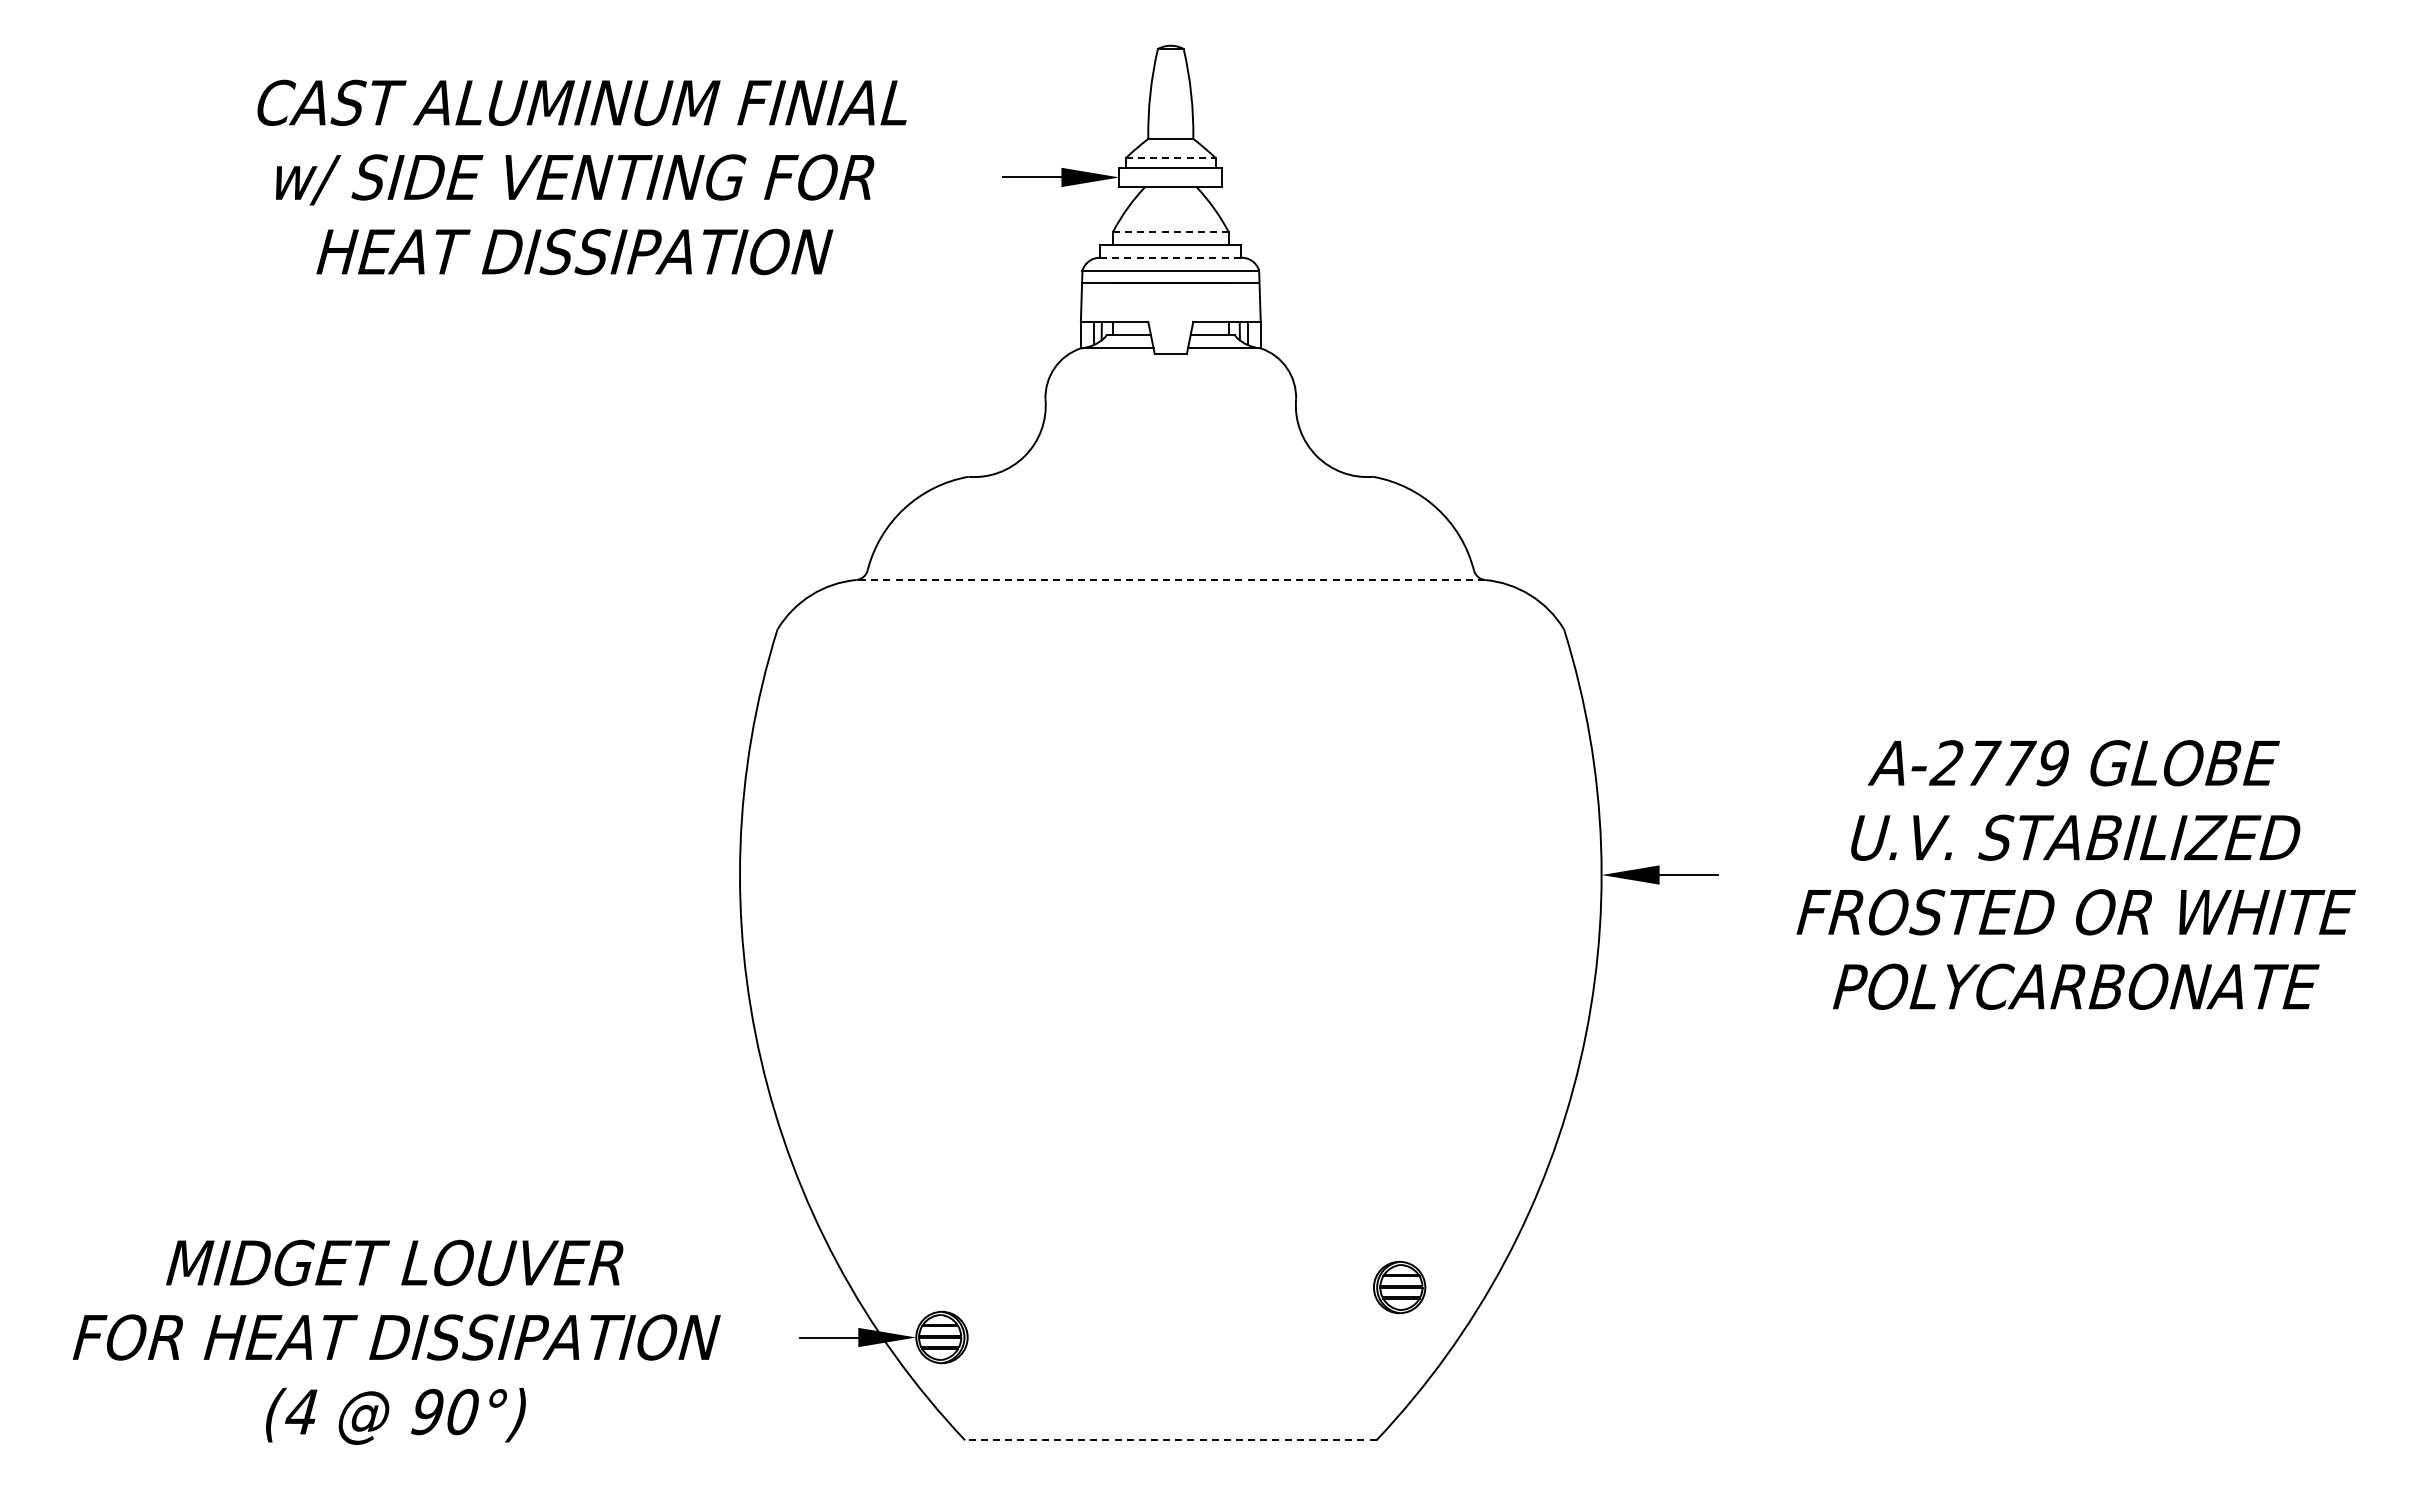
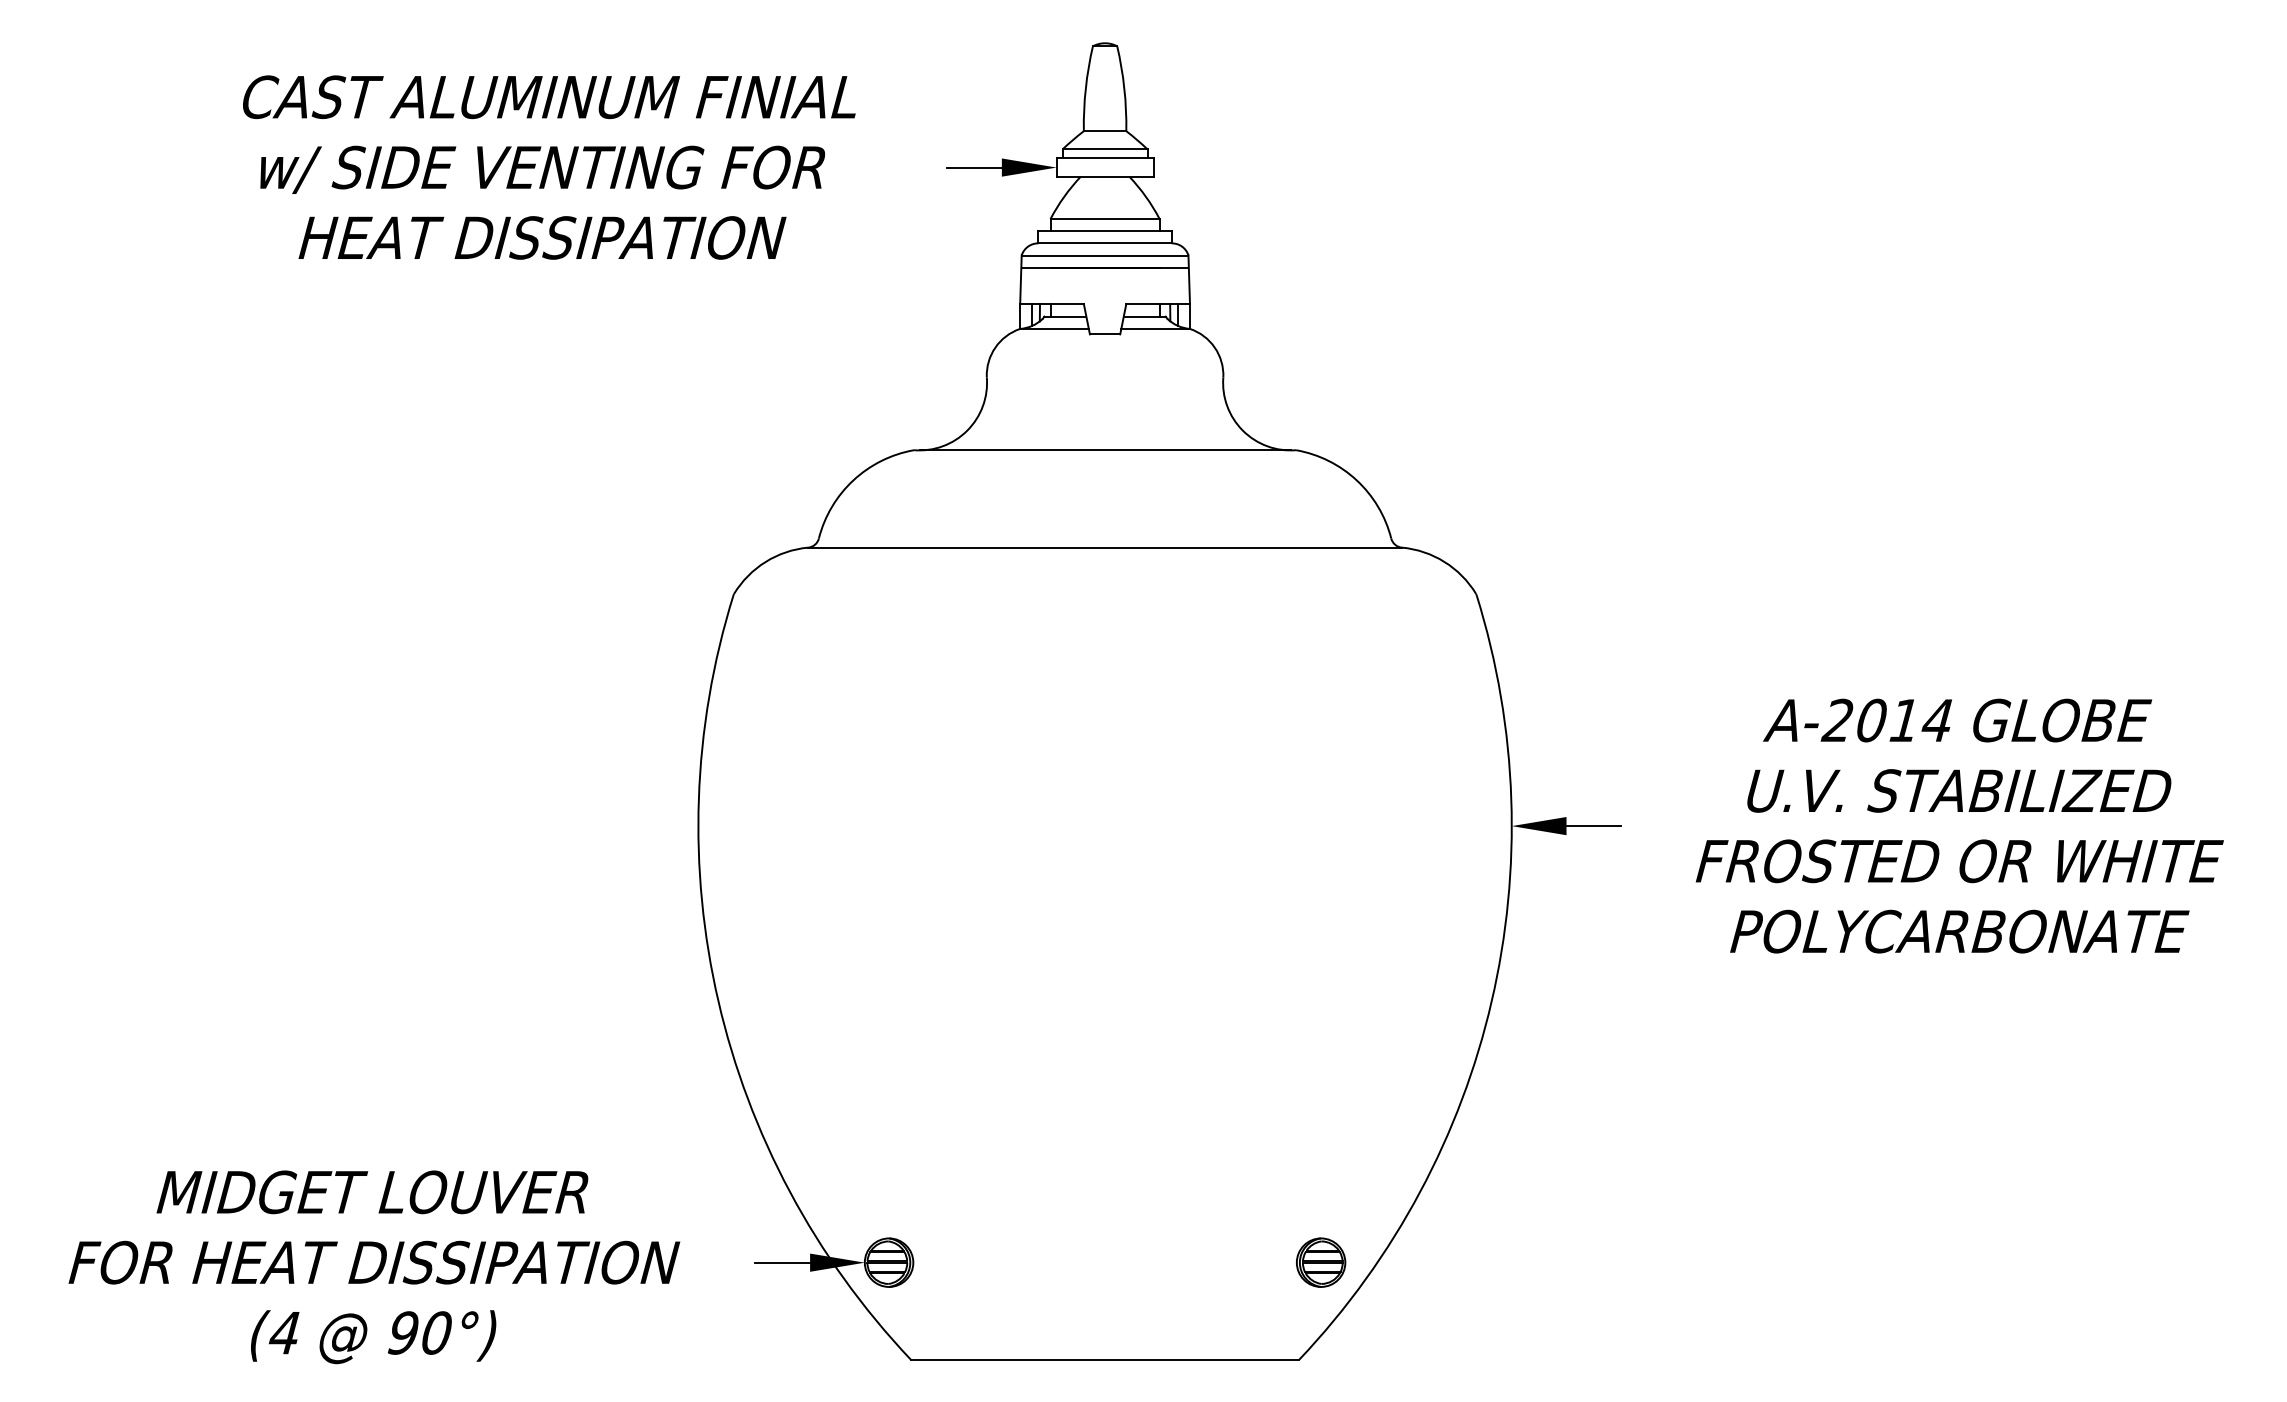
line: (1170, 158) -> (1104, 149), dashed -> solid
line: (1170, 232) -> (1104, 219), dashed -> solid
line: (1170, 257) -> (1104, 243), dashed -> solid
line: (1170, 477) -> (1104, 450), added
line: (1170, 580) -> (1104, 548), dashed -> solid
text: (2017, 763) -> (1904, 720), A-2779 -> A-2014
part: (1399, 1287) -> (1320, 1262), moved
line: (1170, 1440) -> (1104, 1359), dashed -> solid

